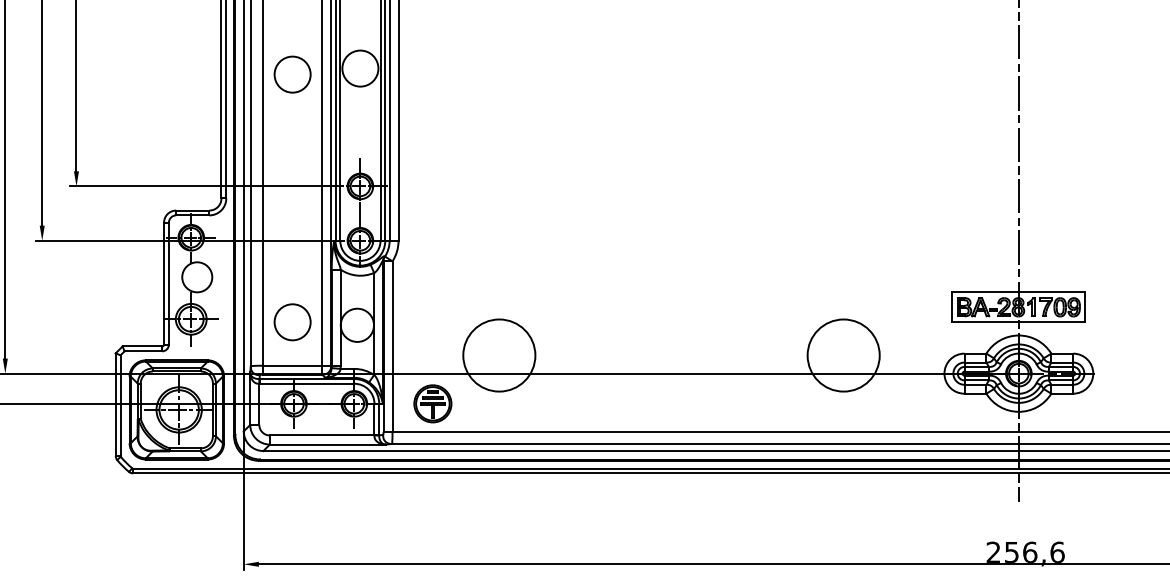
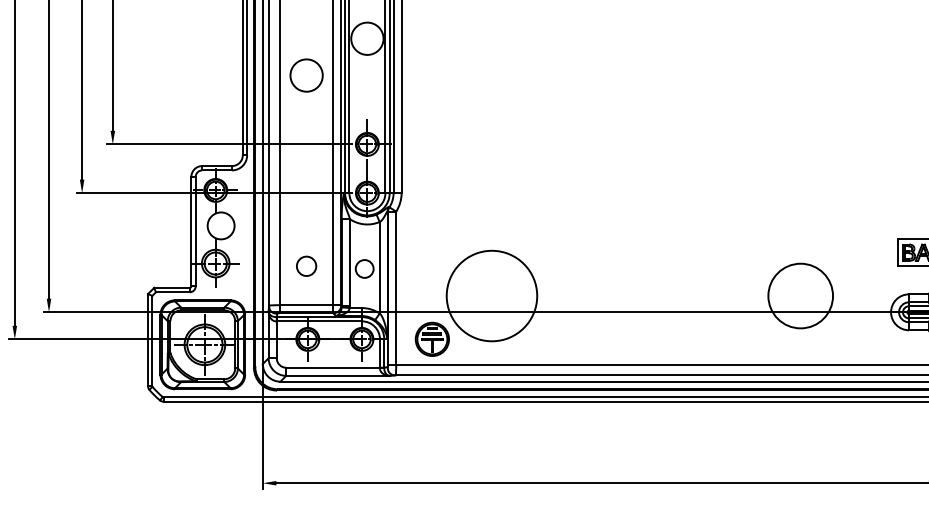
circle: (292, 74) -> (306, 75), moved
circle: (292, 322) -> (306, 266), size x0.6
circle: (357, 324) -> (364, 268), size x0.6
circle: (499, 355) -> (492, 296), size x1.4

